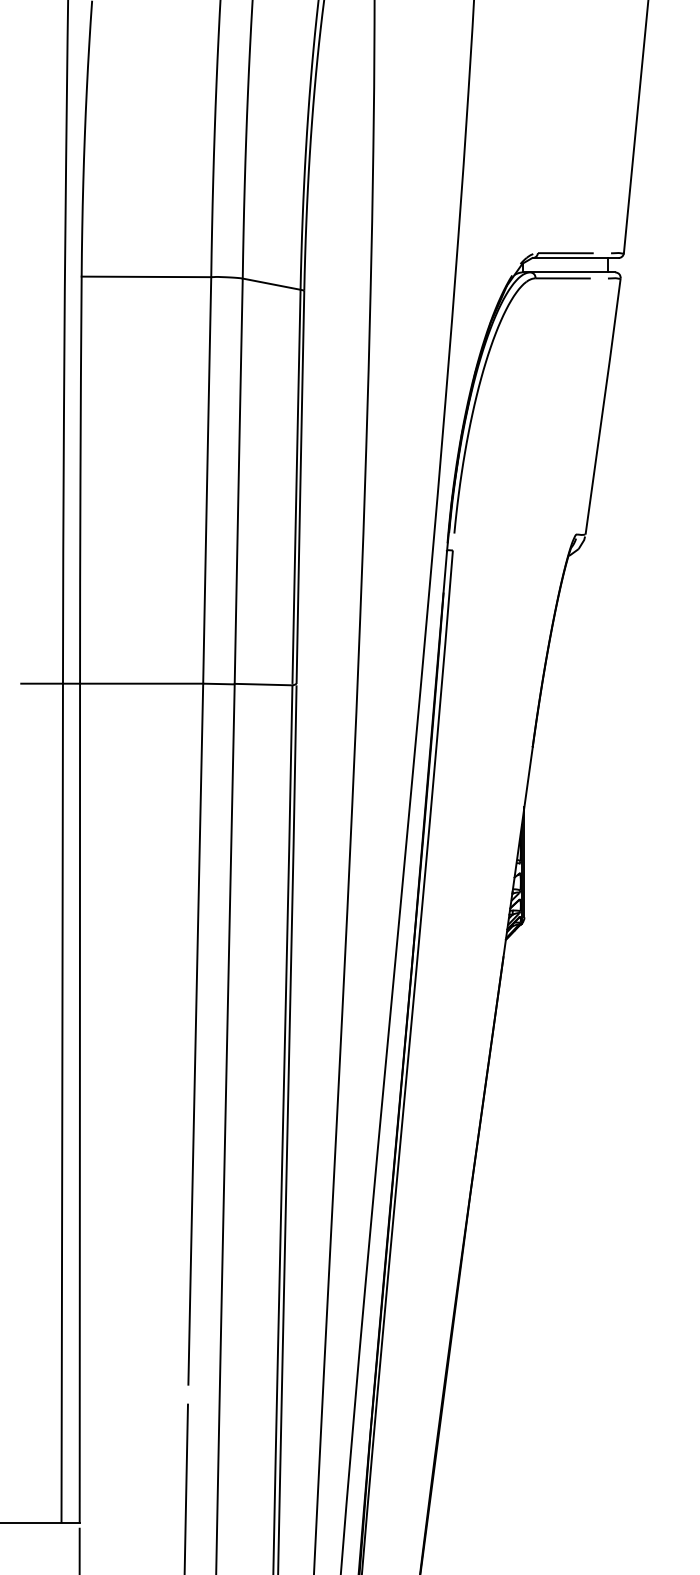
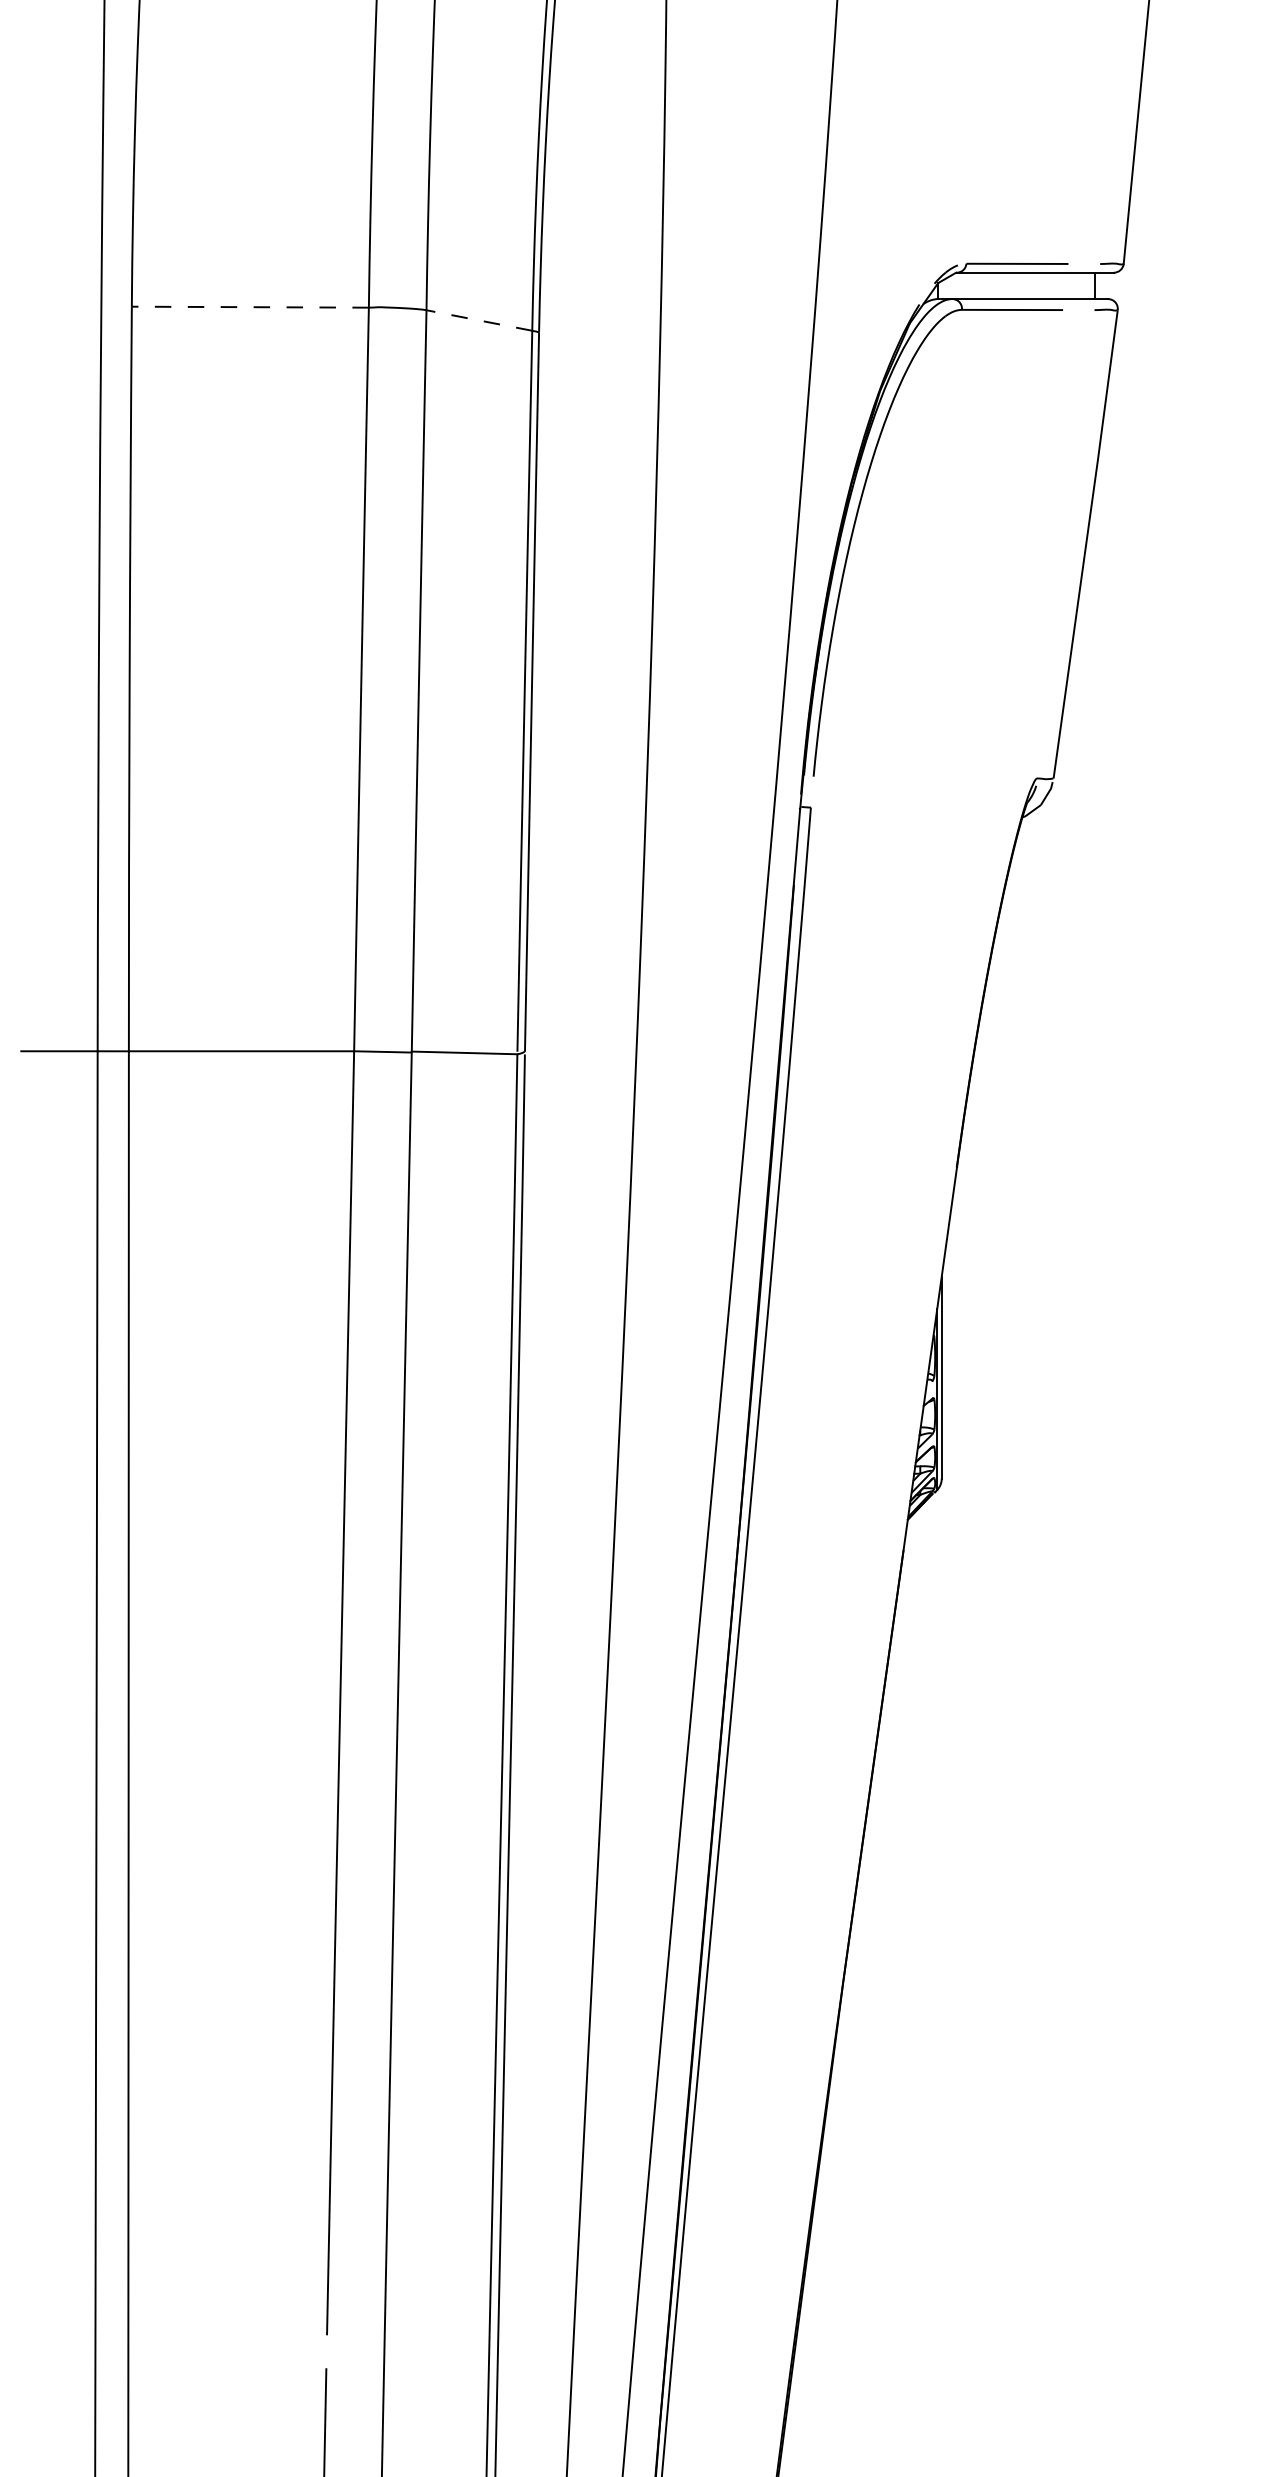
line: (146, 276) -> (250, 306), solid -> dashed
line: (271, 284) -> (479, 321), solid -> dashed

